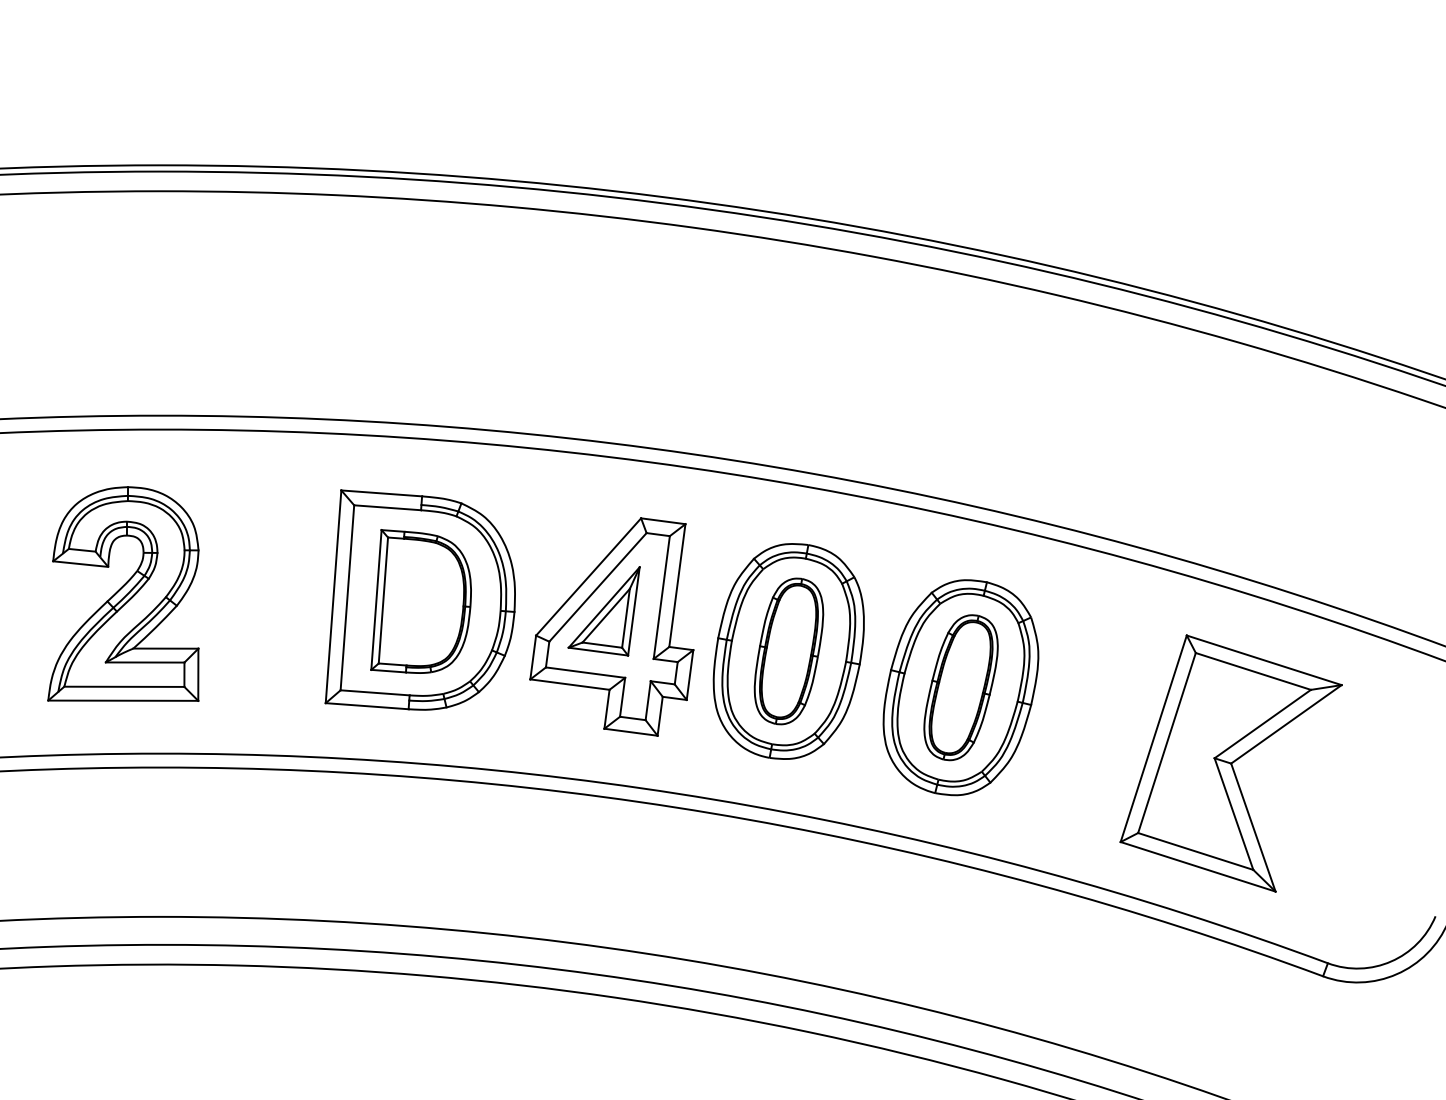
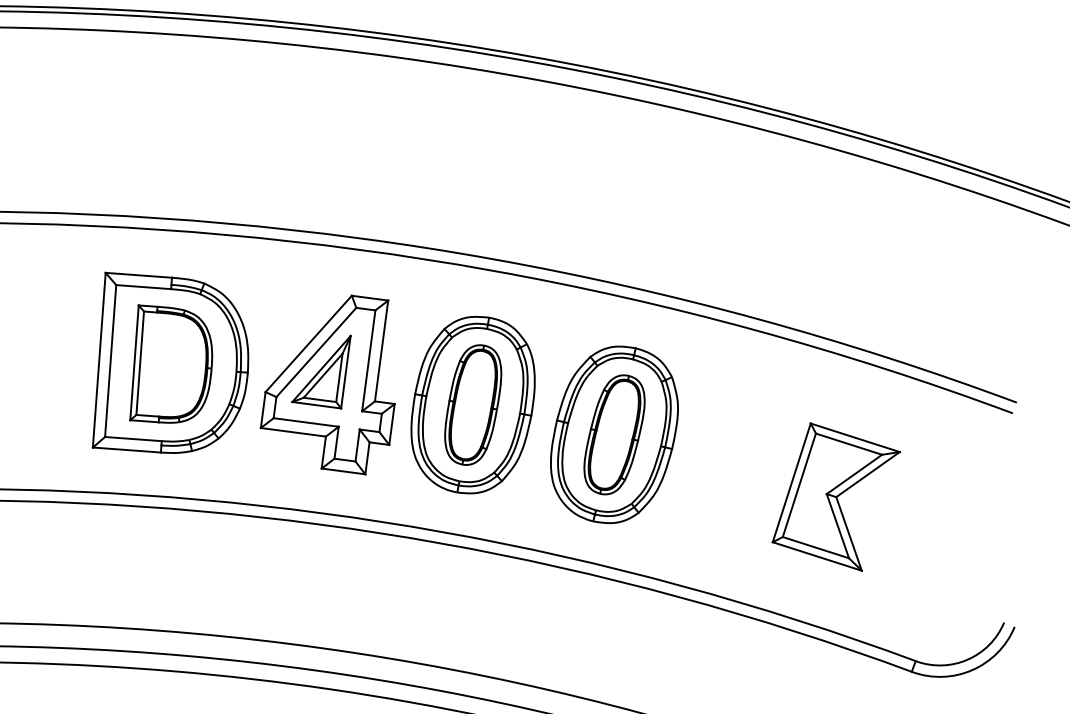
part: (1230, 763) -> (835, 497), size x0.7

